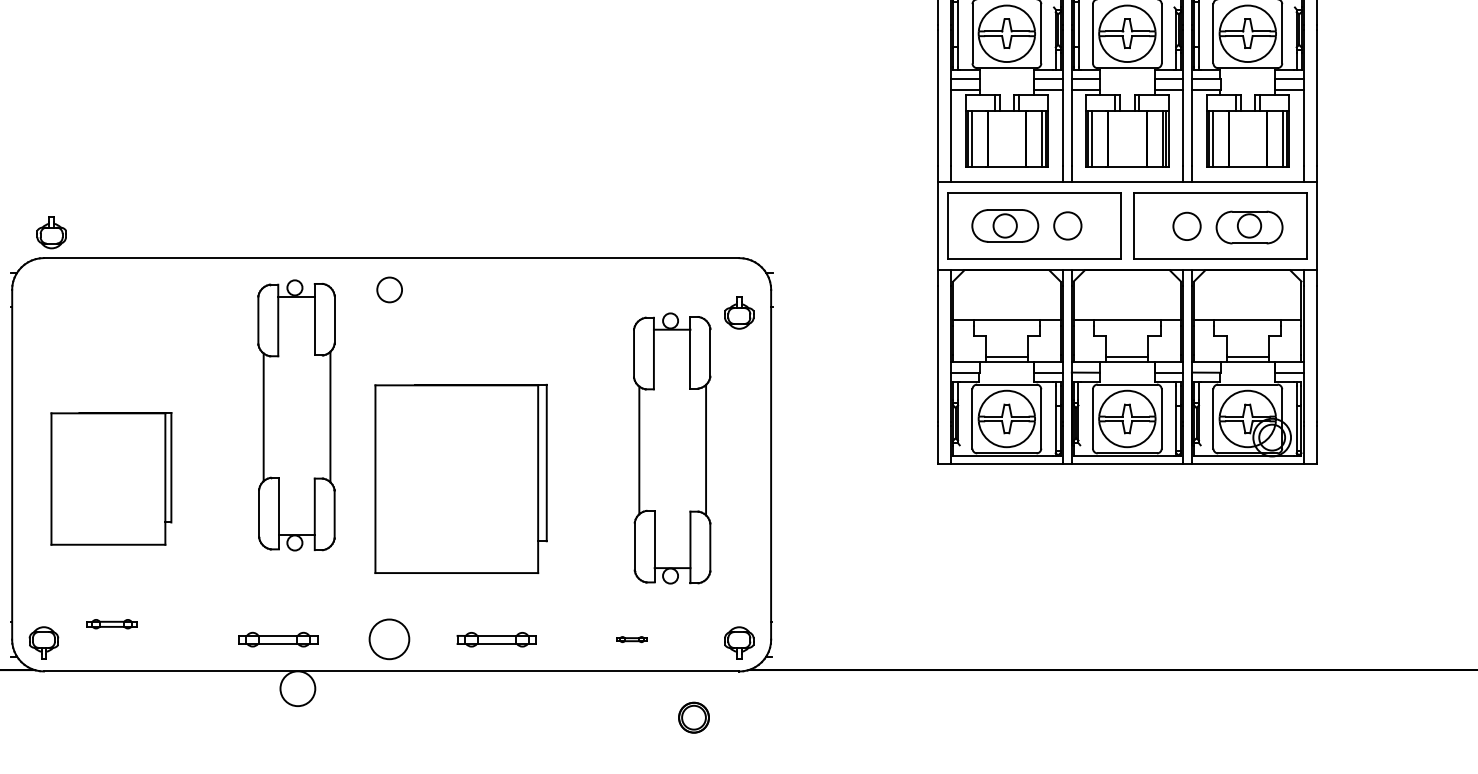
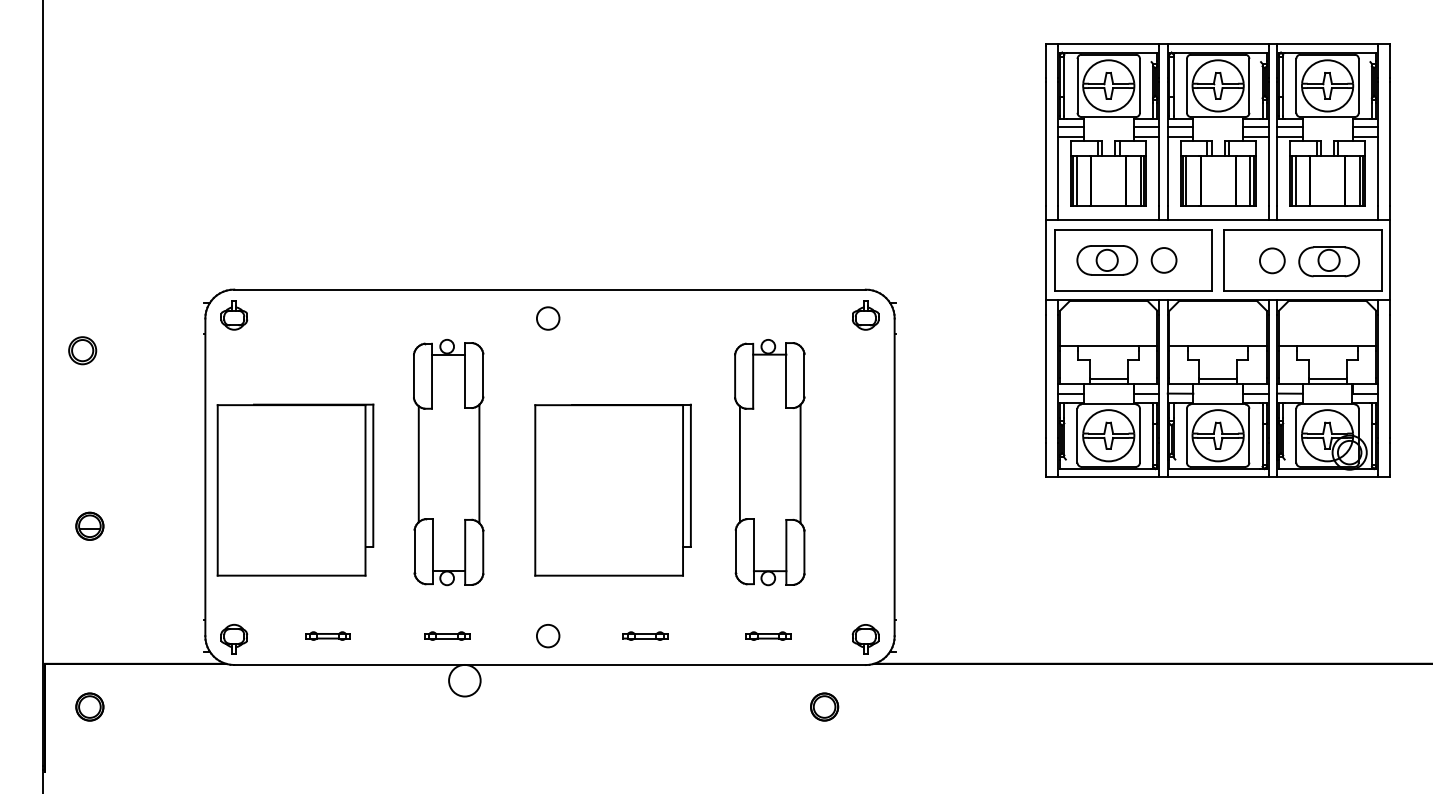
part: (51, 232) -> (234, 315), moved
part: (739, 313) -> (865, 315), moved
part: (296, 415) -> (448, 462), moved
part: (671, 448) -> (769, 462), moved
part: (111, 478) -> (295, 489), size x1.43
part: (111, 623) -> (327, 635), moved
part: (278, 638) -> (447, 635), size x0.62
part: (496, 638) -> (645, 635), size x0.62
part: (632, 638) -> (768, 635), size x1.67
circle: (389, 640) -> (548, 636), size x0.62

